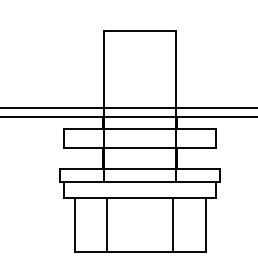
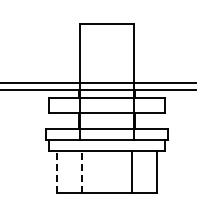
line: (74, 225) -> (56, 172), solid -> dashed
line: (106, 225) -> (81, 172), solid -> dashed

